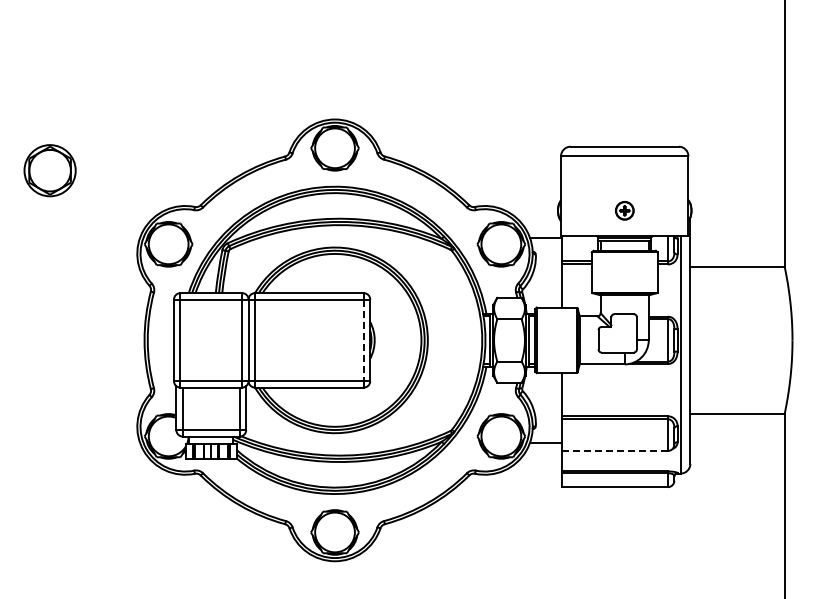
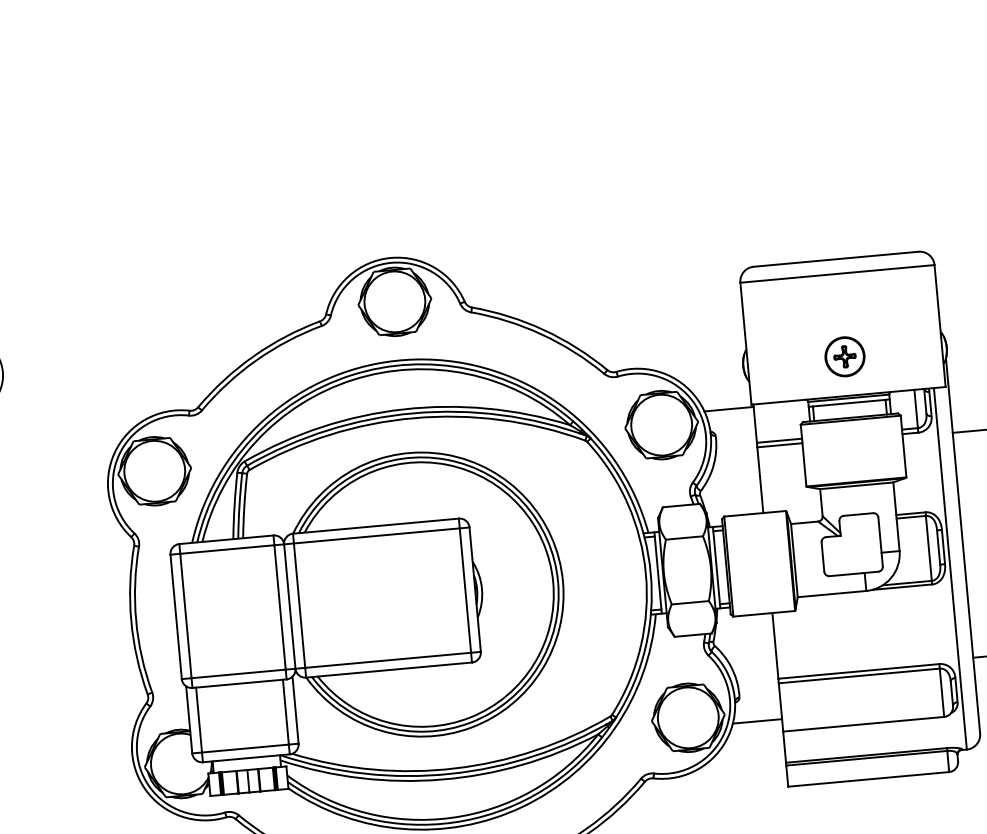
part: (624, 210) -> (844, 356), size x1.43
line: (363, 340) -> (464, 590), dashed -> solid
line: (615, 450) -> (864, 723), dashed -> solid

